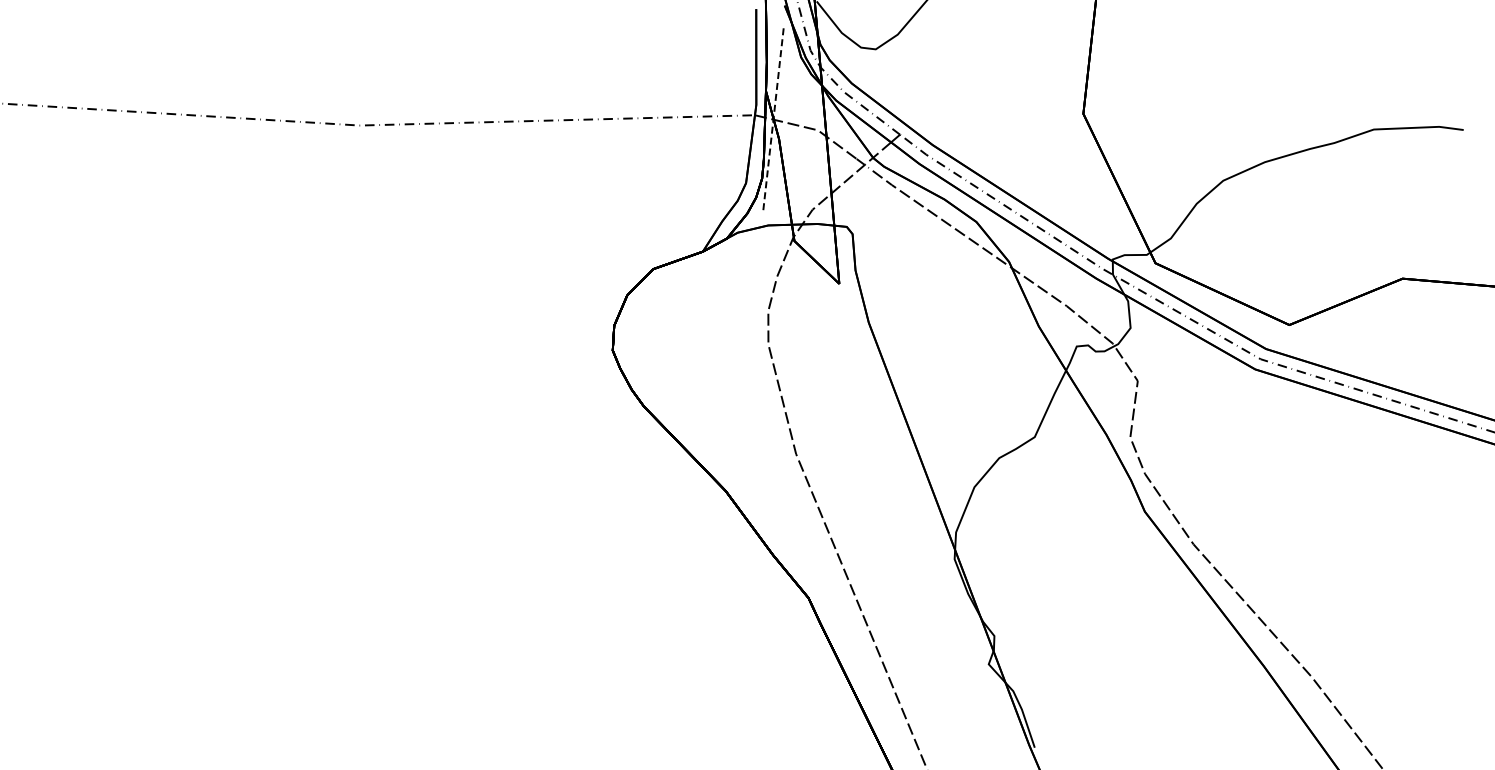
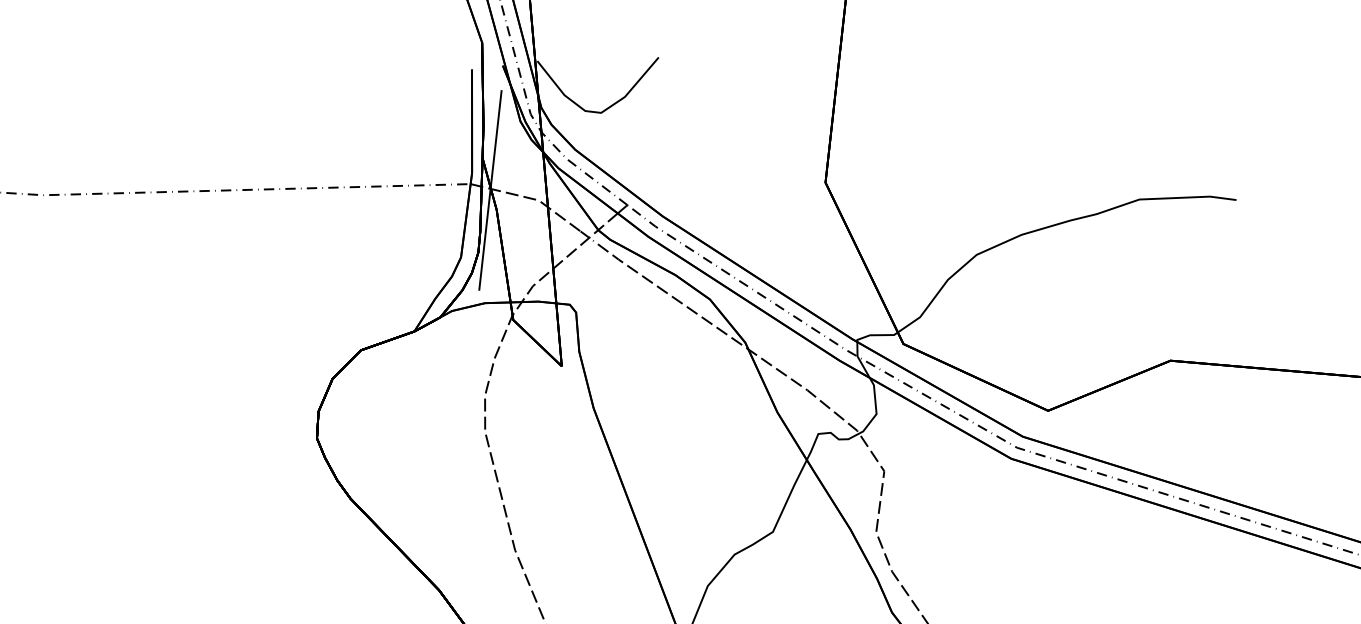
line: (773, 121) -> (490, 190), dashed -> solid

